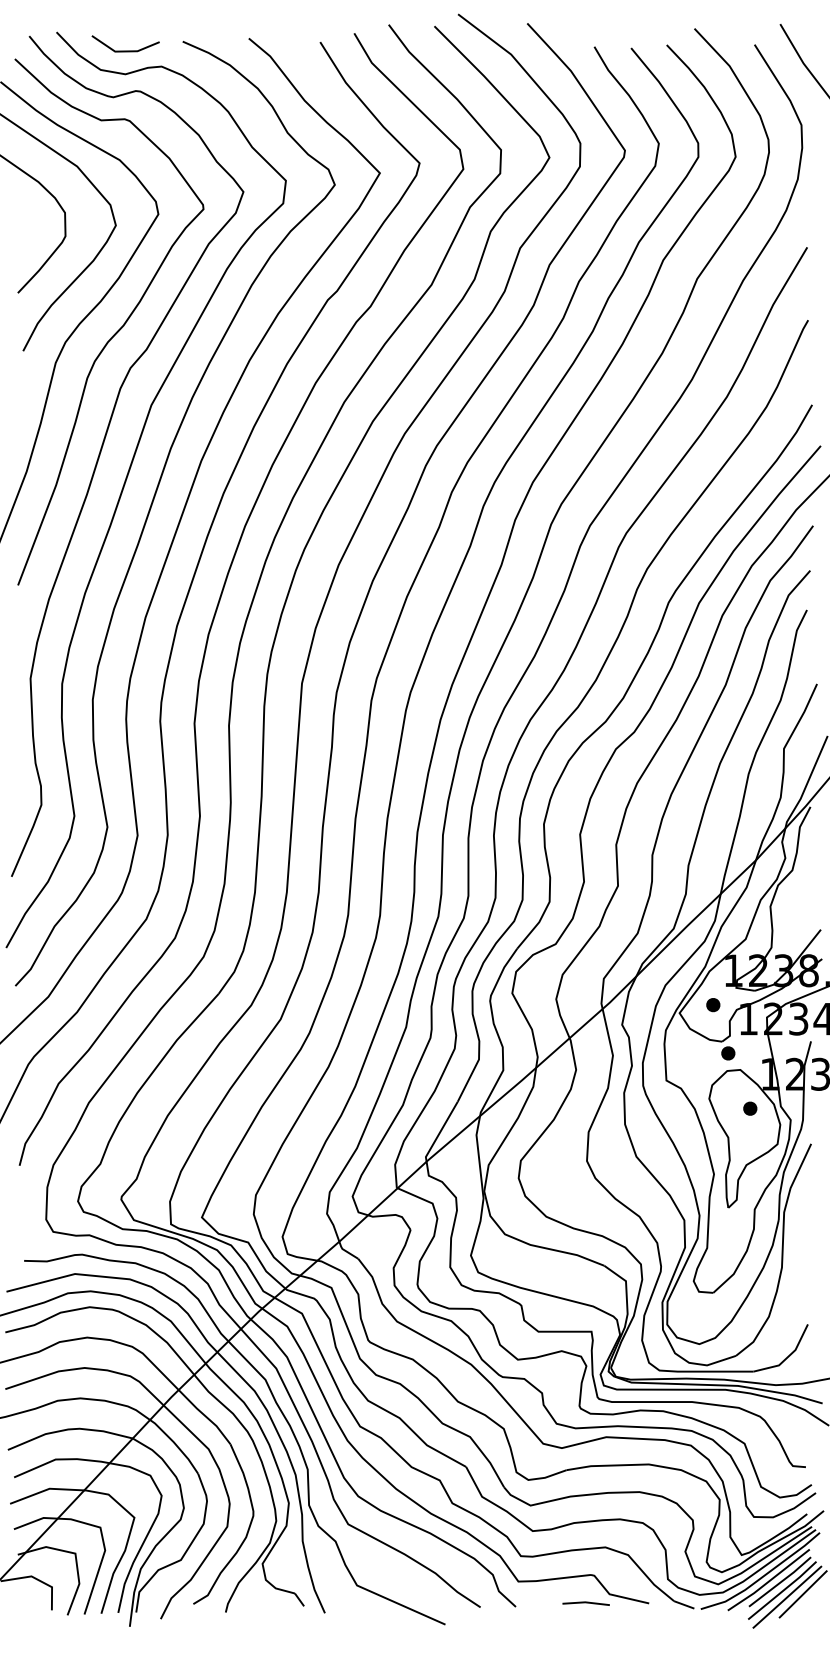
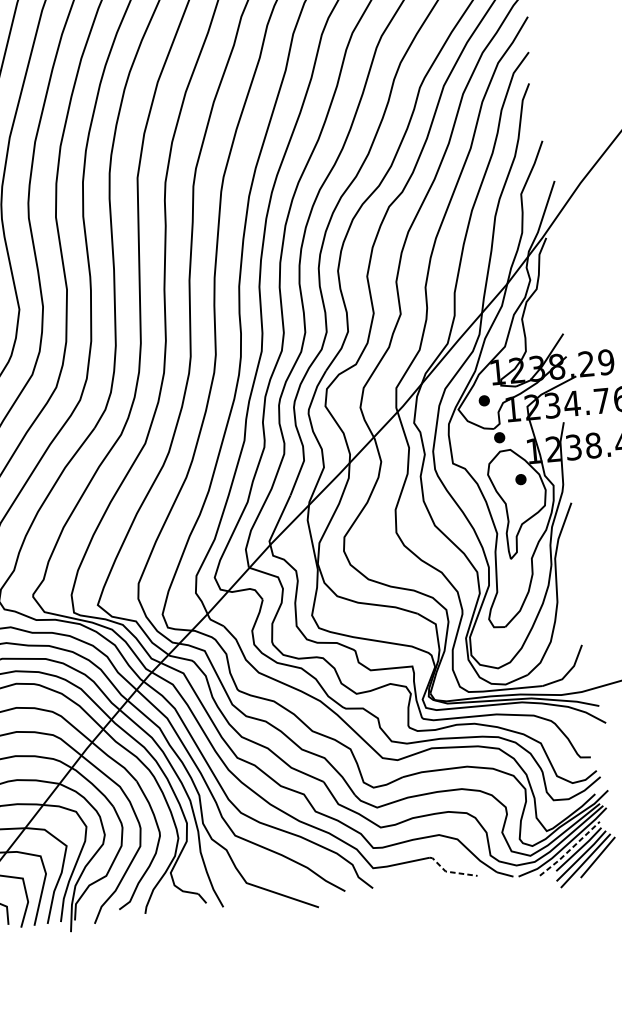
line: (768, 1581) -> (569, 849), solid -> dashed
line: (615, 1595) -> (450, 872), solid -> dashed
line: (585, 1603) -> (427, 880), removed

